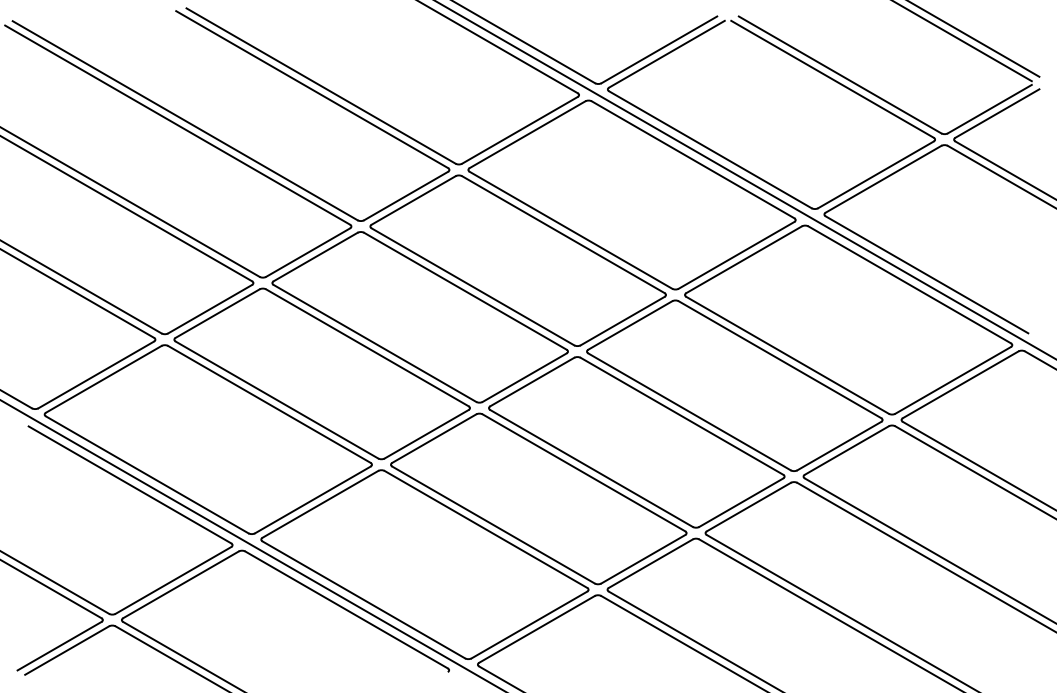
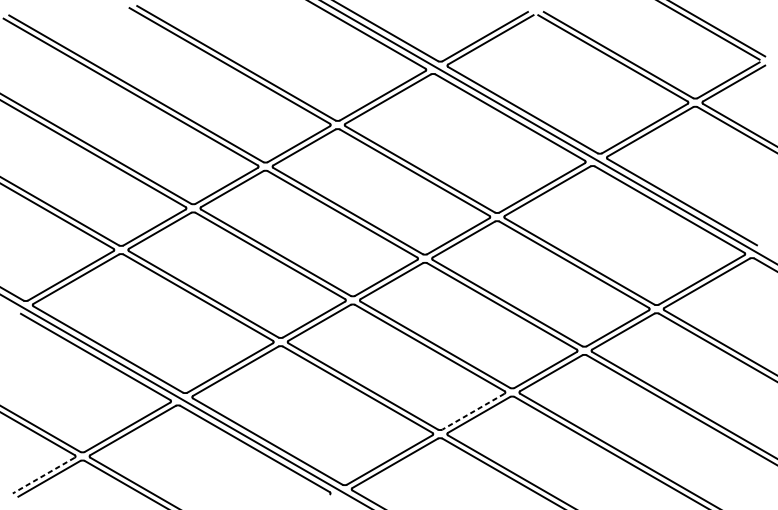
line: (642, 559) -> (472, 411), solid -> dashed
line: (59, 646) -> (43, 475), solid -> dashed

